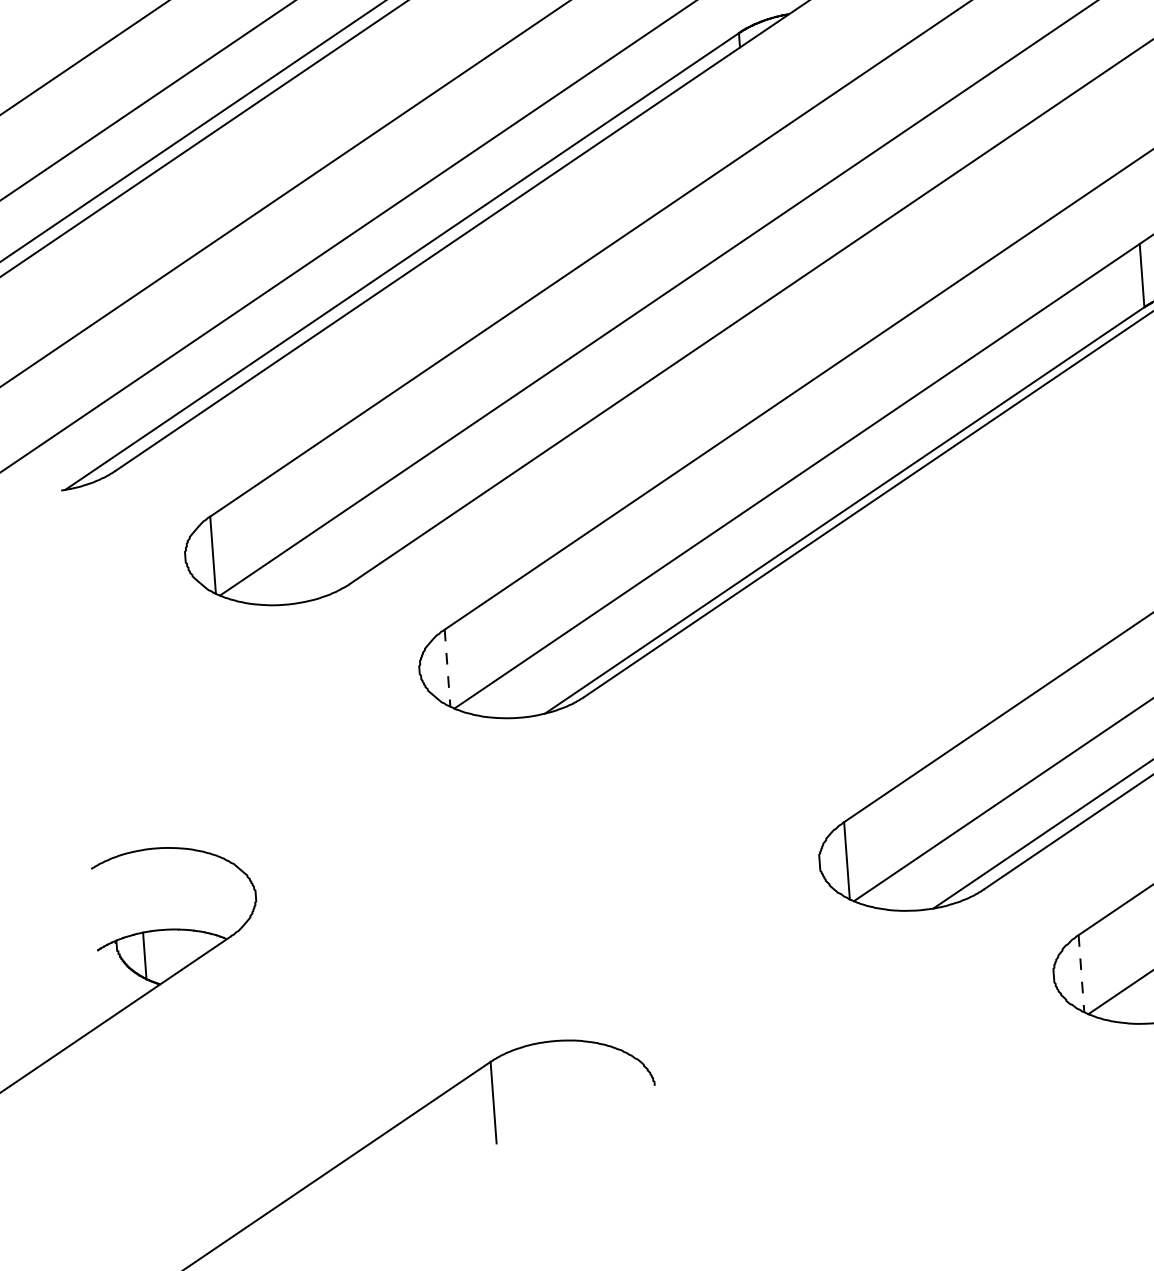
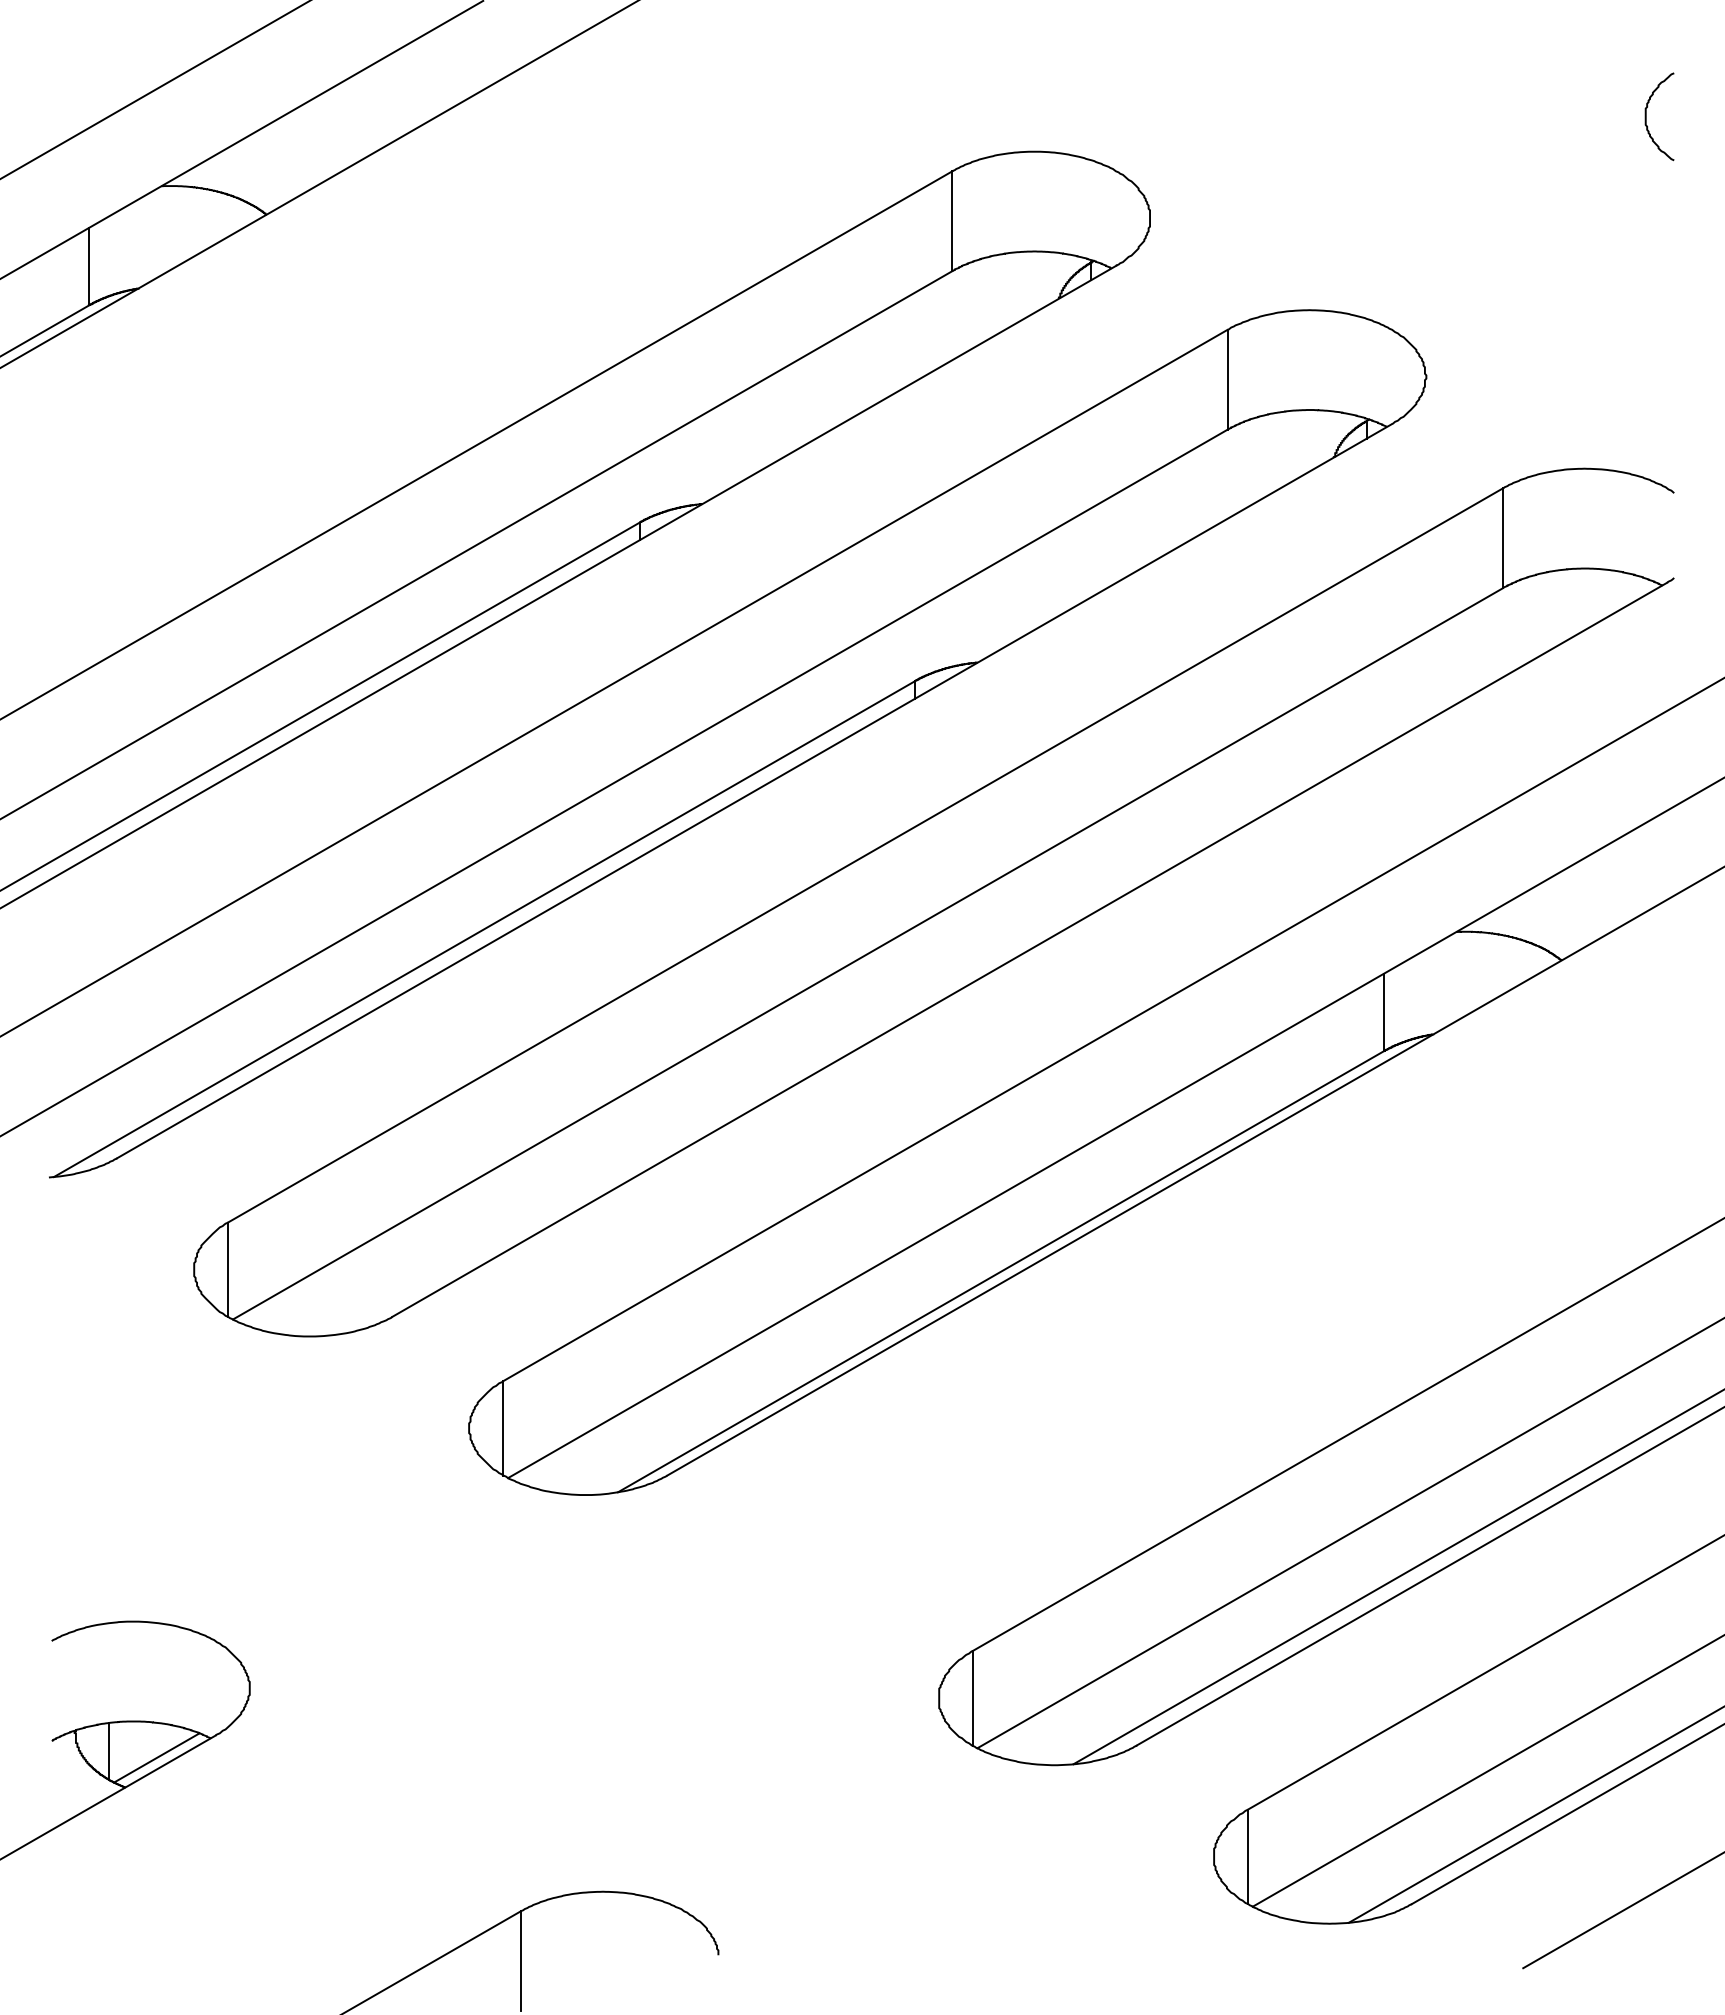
line: (447, 668) -> (503, 1428), dashed -> solid
line: (183, 958) -> (156, 1757), added
line: (1081, 974) -> (1247, 1857), dashed -> solid

